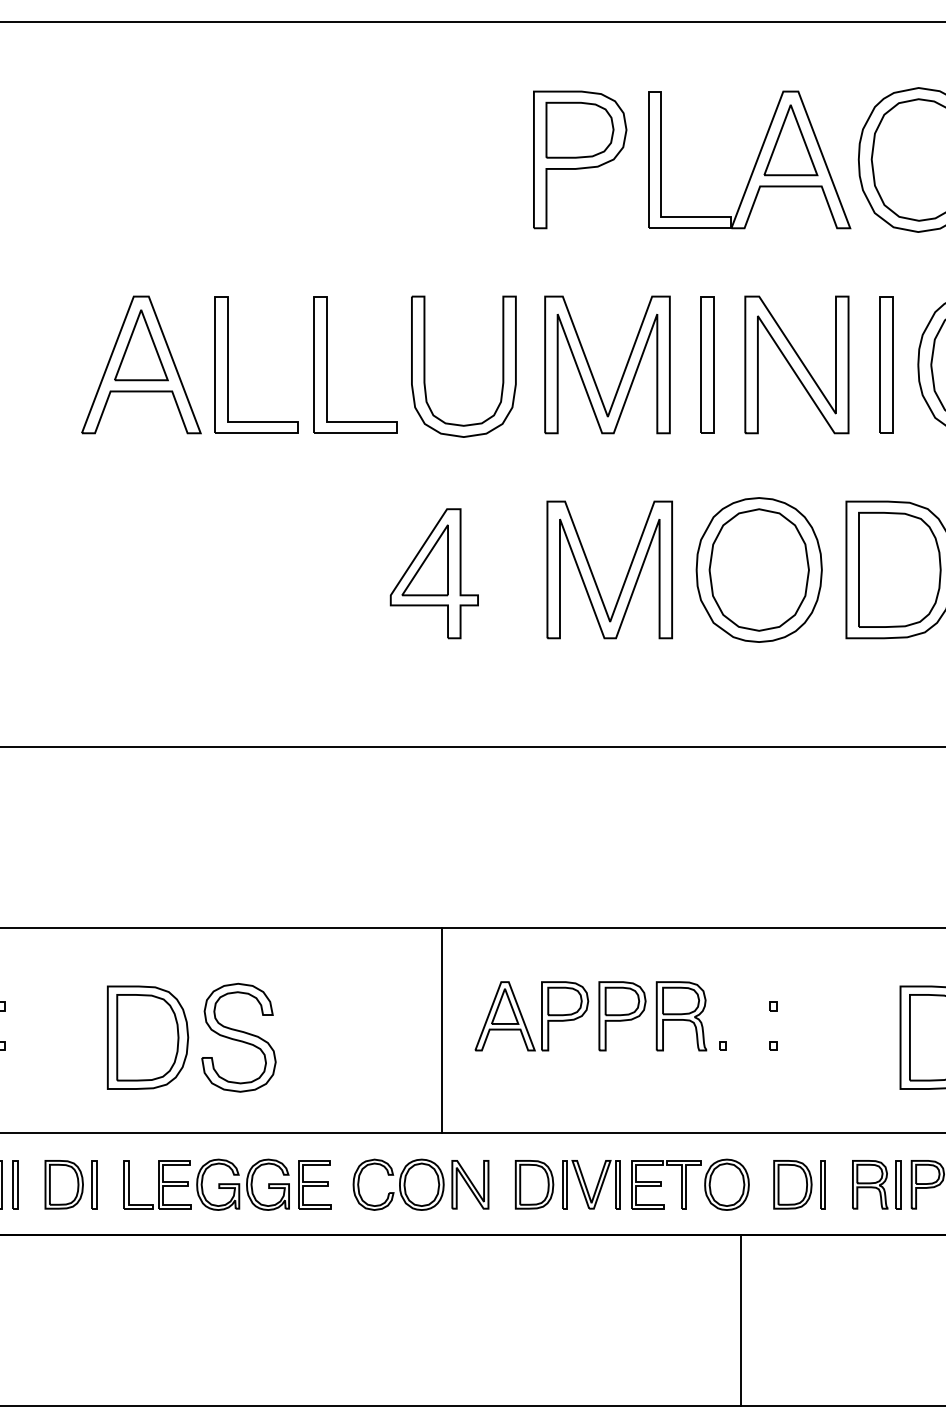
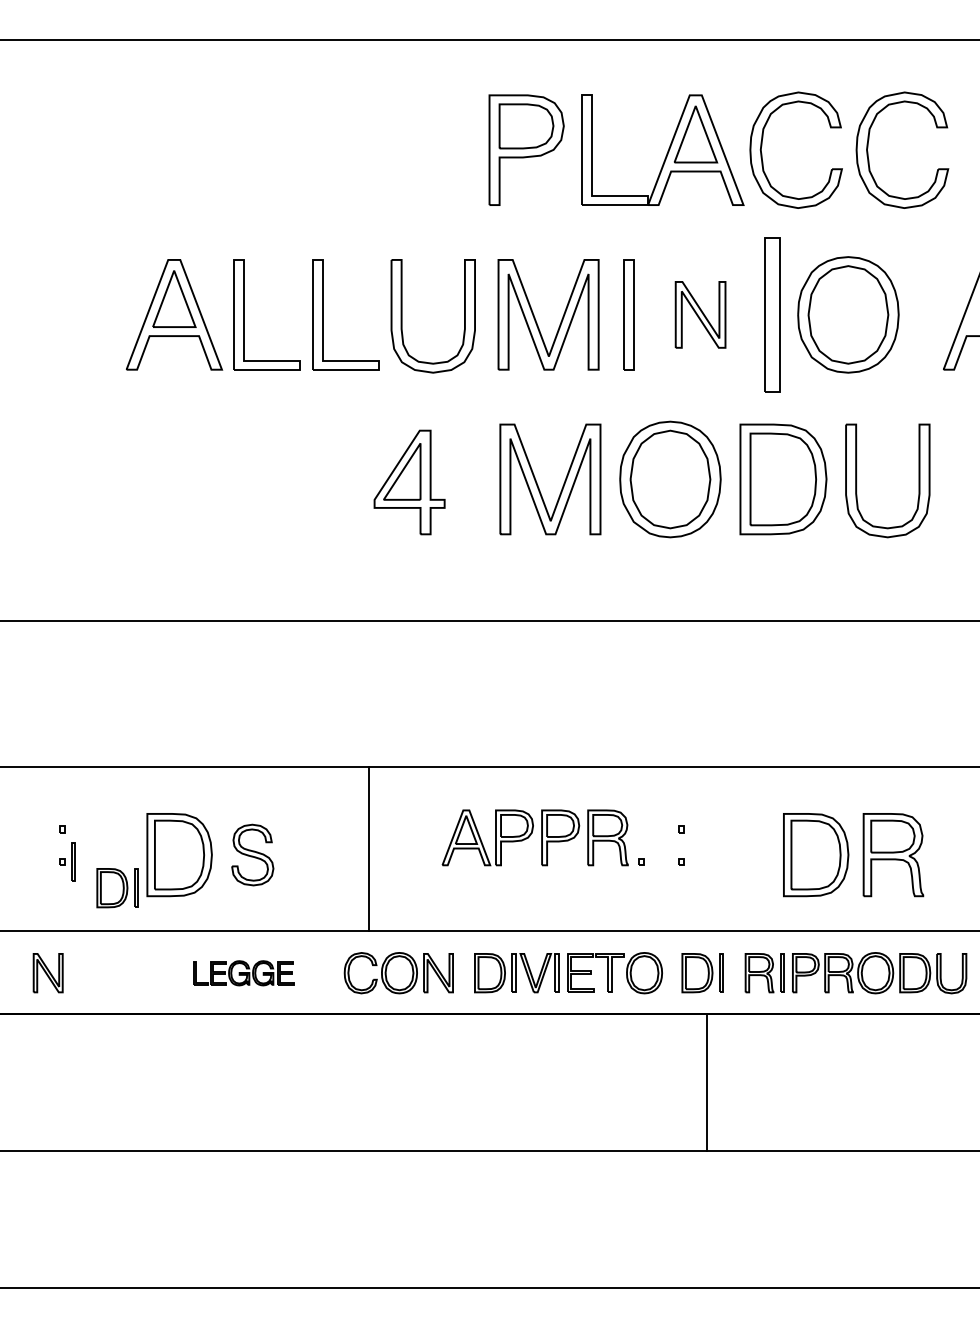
part: (796, 364) -> (700, 314), size x0.6
part: (886, 364) -> (772, 314), size x1.4
line: (441, 1029) -> (369, 848), moved
part: (238, 1037) -> (252, 854), size x0.7
line: (14, 1183) -> (72, 861), moved
part: (70, 1185) -> (117, 888), moved
part: (227, 1185) -> (243, 973), size x0.6
line: (740, 1319) -> (706, 1081), moved

